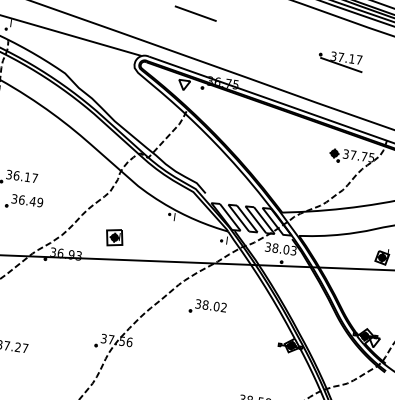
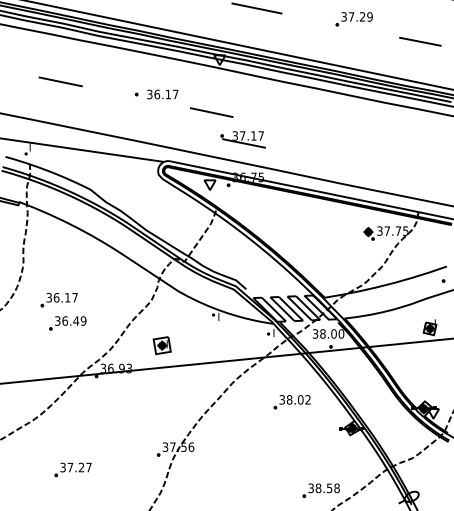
part: (340, 60) -> (242, 139), moved
text: (293, 250) -> (341, 333), 38.03 -> 38.00
part: (207, 307) -> (291, 402), moved

